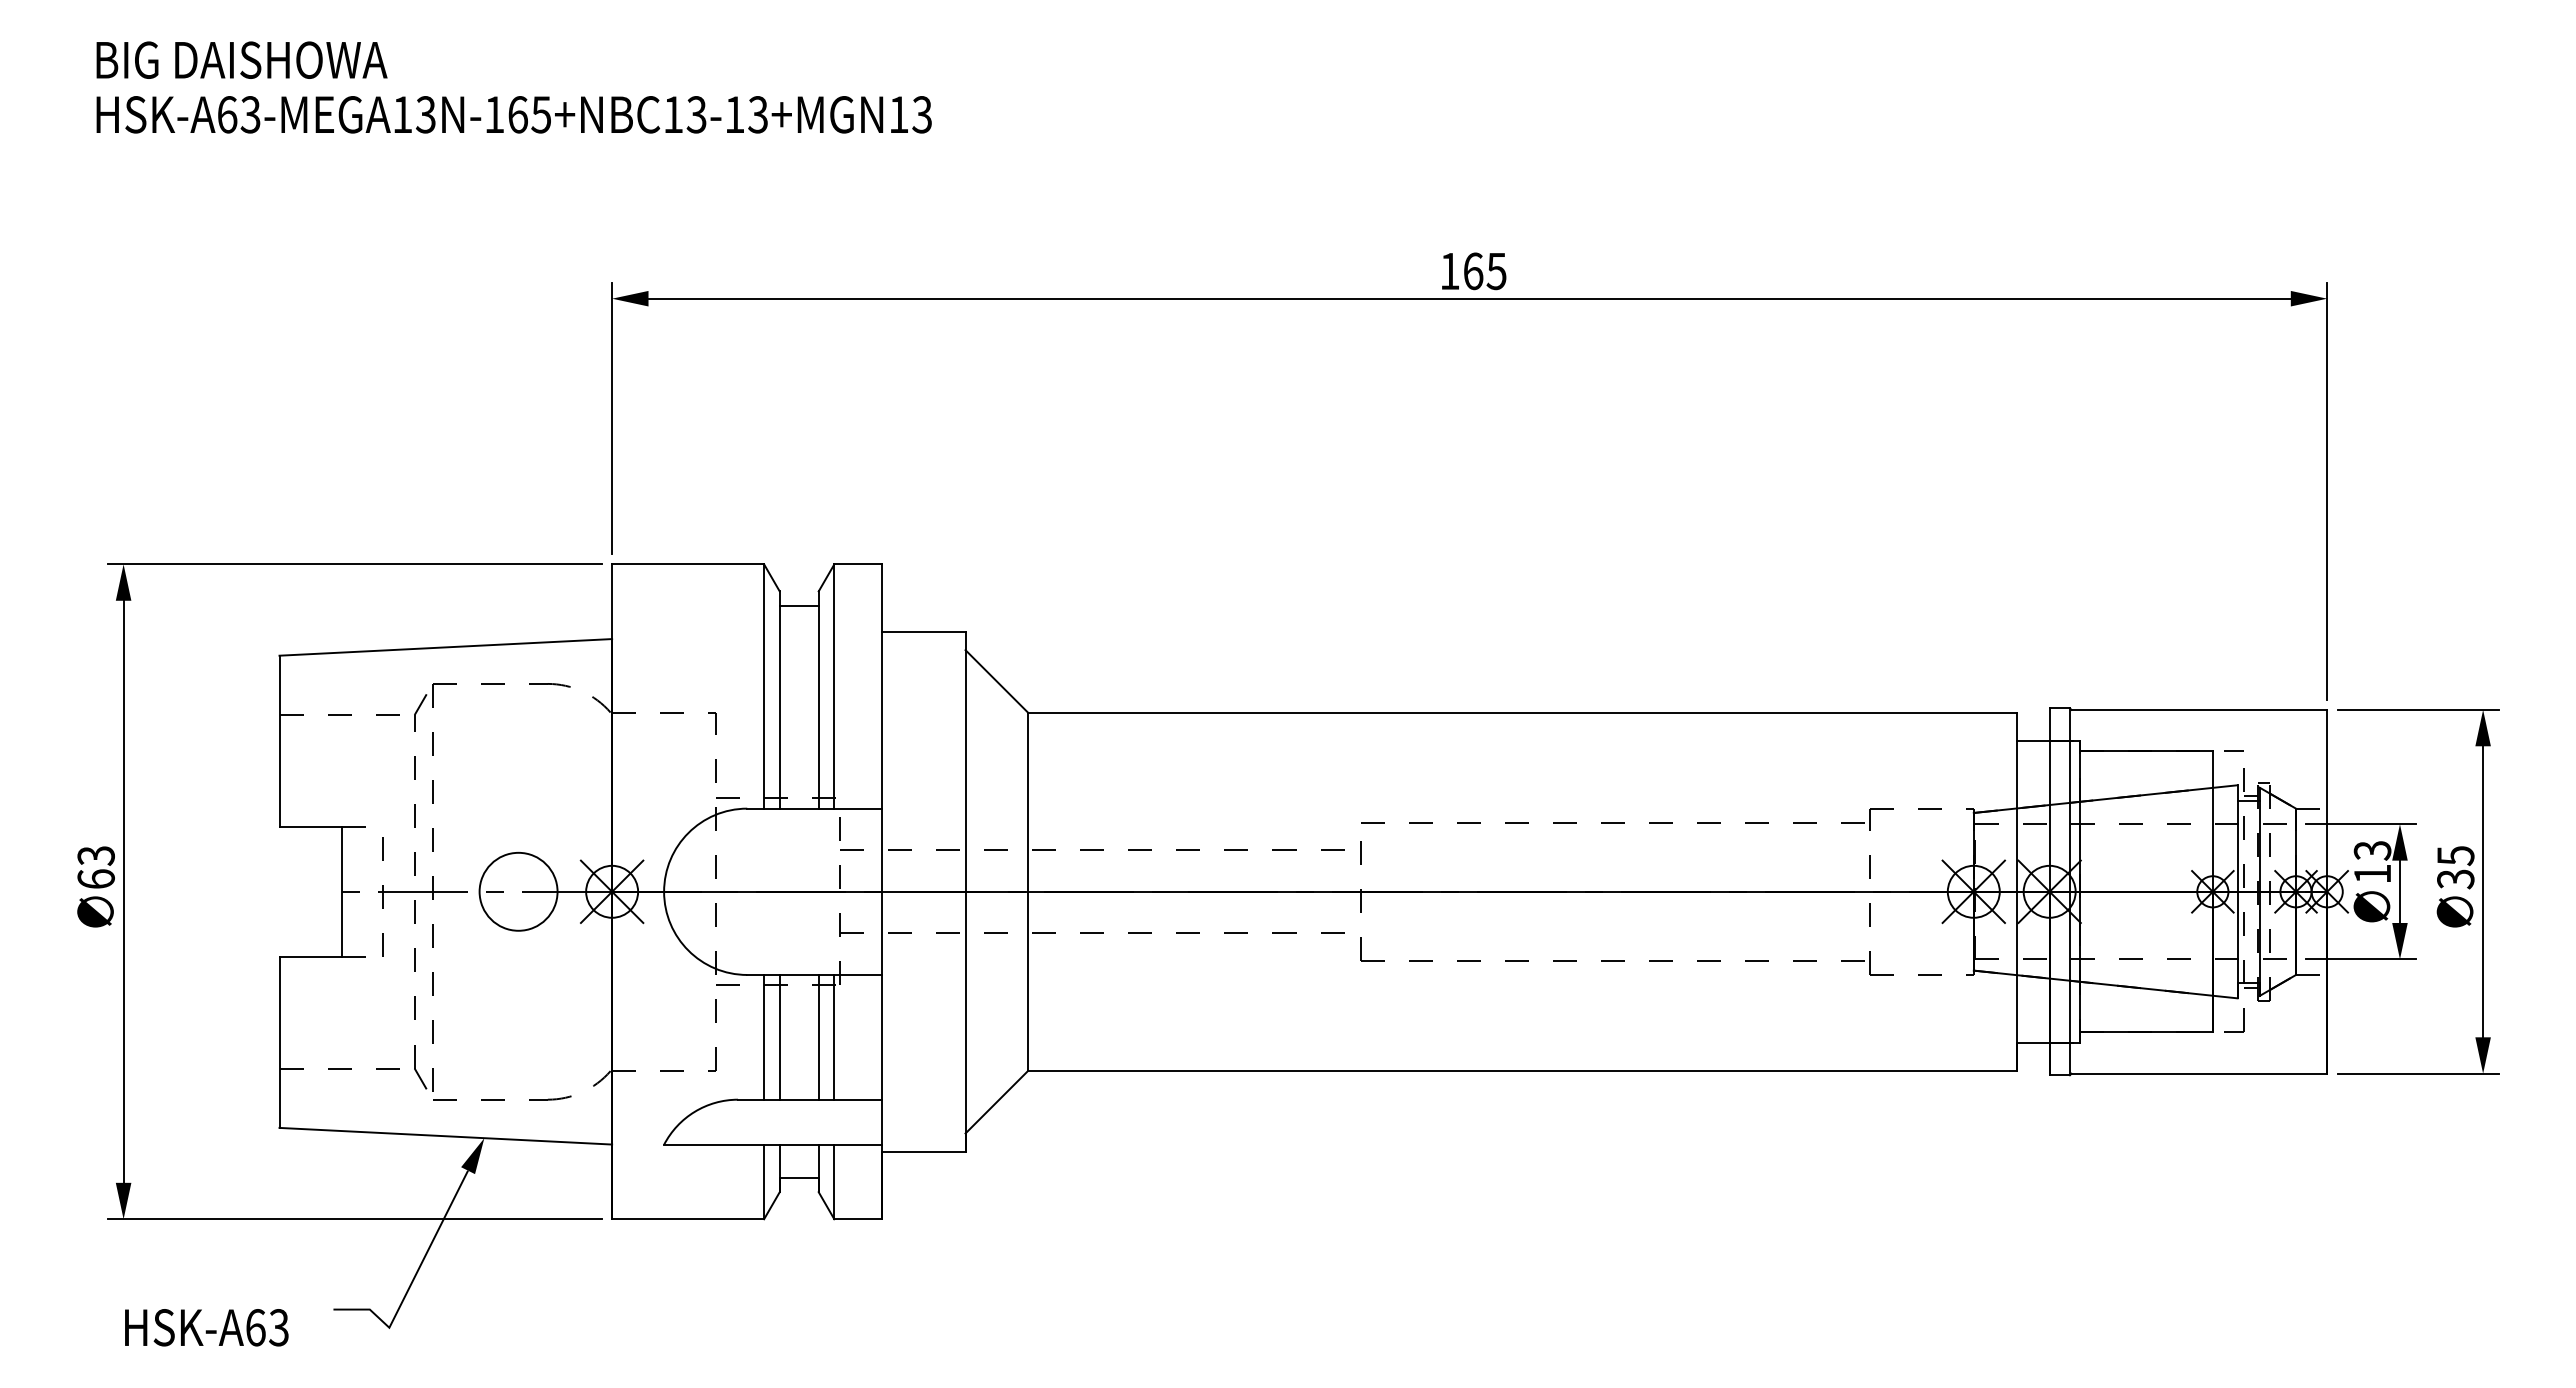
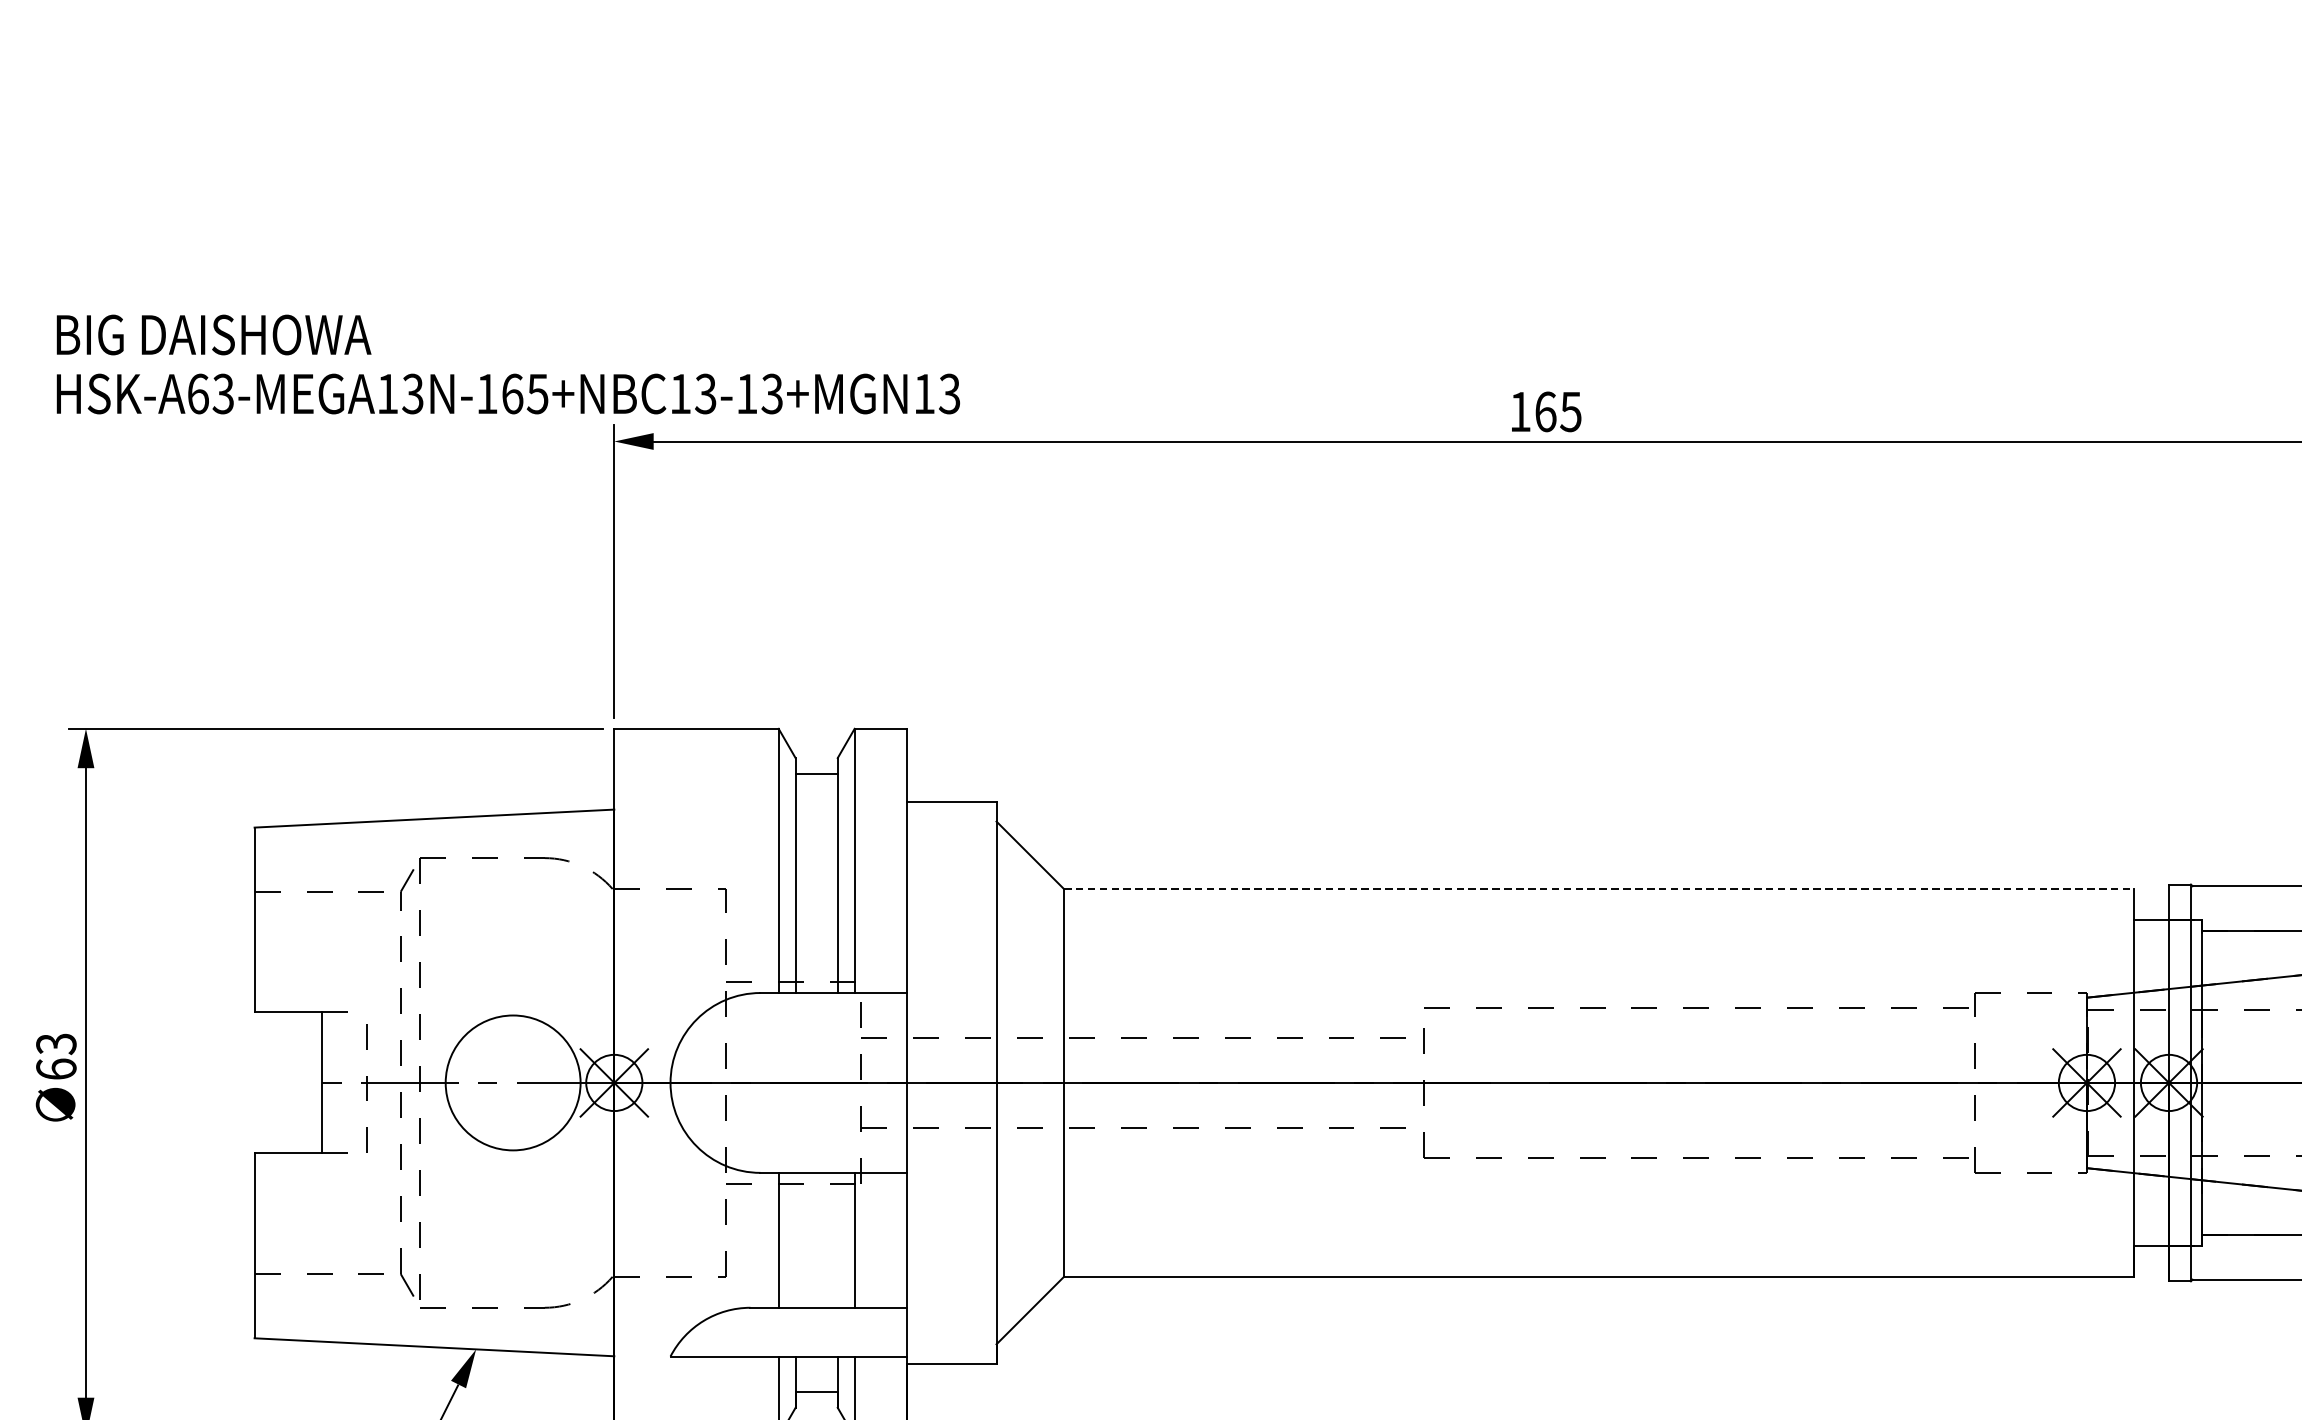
text: (513, 87) -> (507, 364), moved
line: (1522, 712) -> (1598, 889), solid -> dashed
circle: (518, 891) -> (513, 1082), size x1.6
line: (779, 1036) -> (795, 1239), removed
line: (818, 1036) -> (837, 1239), removed

